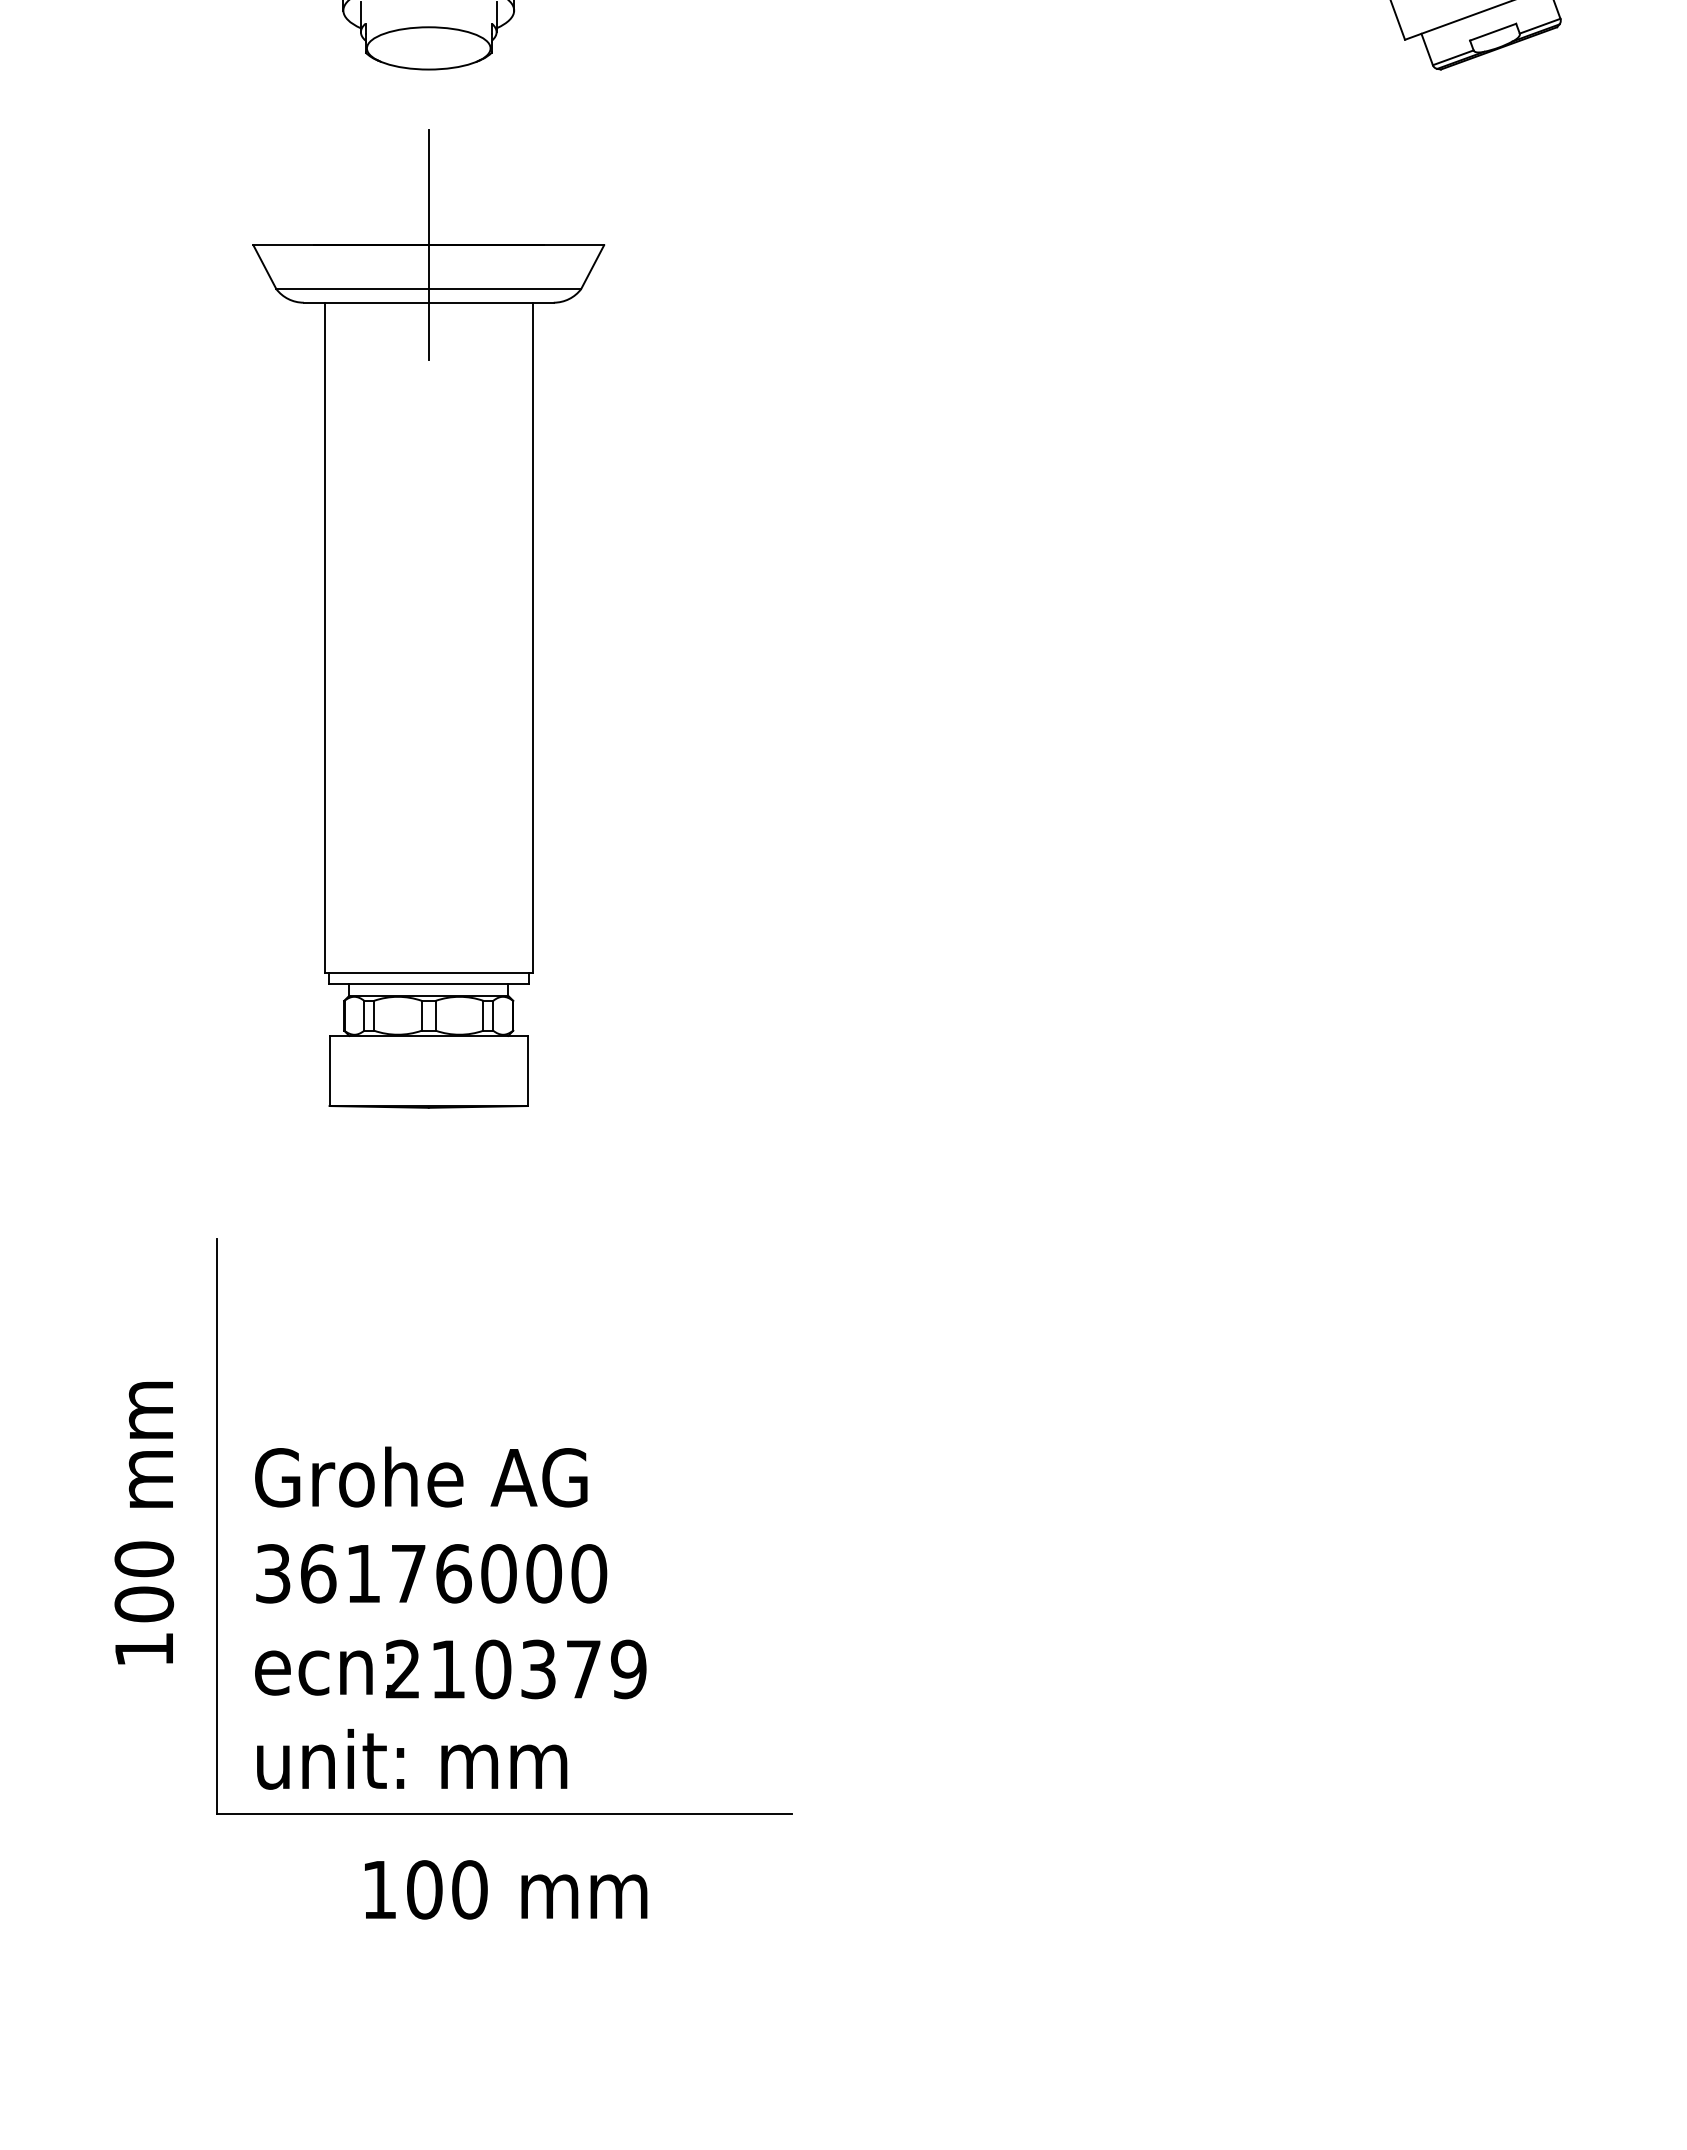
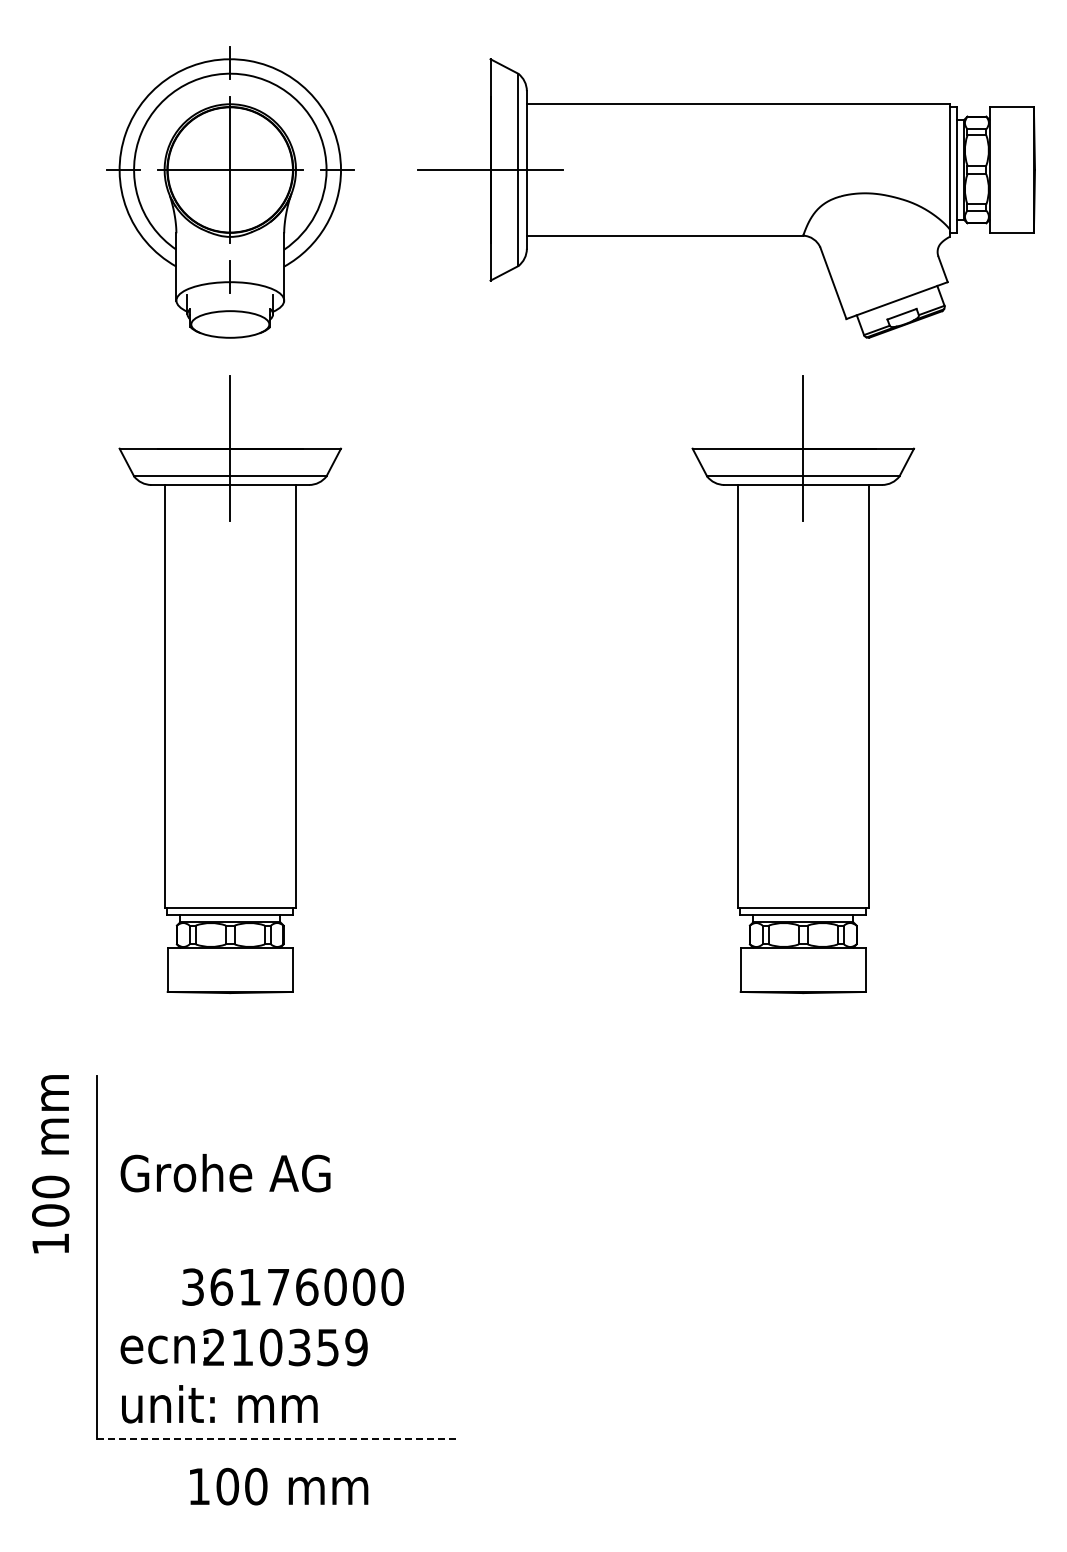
part: (1336, 618) -> (803, 684), added
text: (421, 1477) -> (225, 1173), moved
text: (143, 1523) -> (50, 1164), moved
text: (430, 1572) -> (292, 1286), moved
text: (582, 1669) -> (327, 1347), 210379 -> 210359
line: (505, 1813) -> (278, 1438), solid -> dashed

